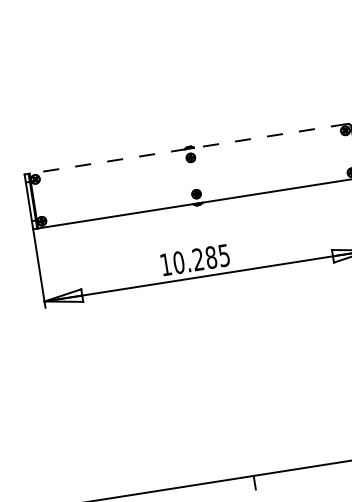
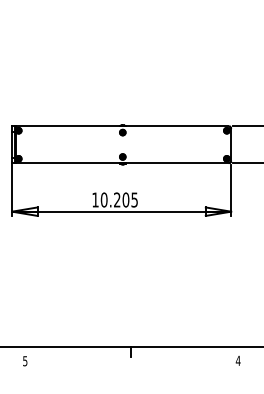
line: (187, 149) -> (121, 126), dashed -> solid
text: (210, 256) -> (125, 199), 10.285 -> 10.205

